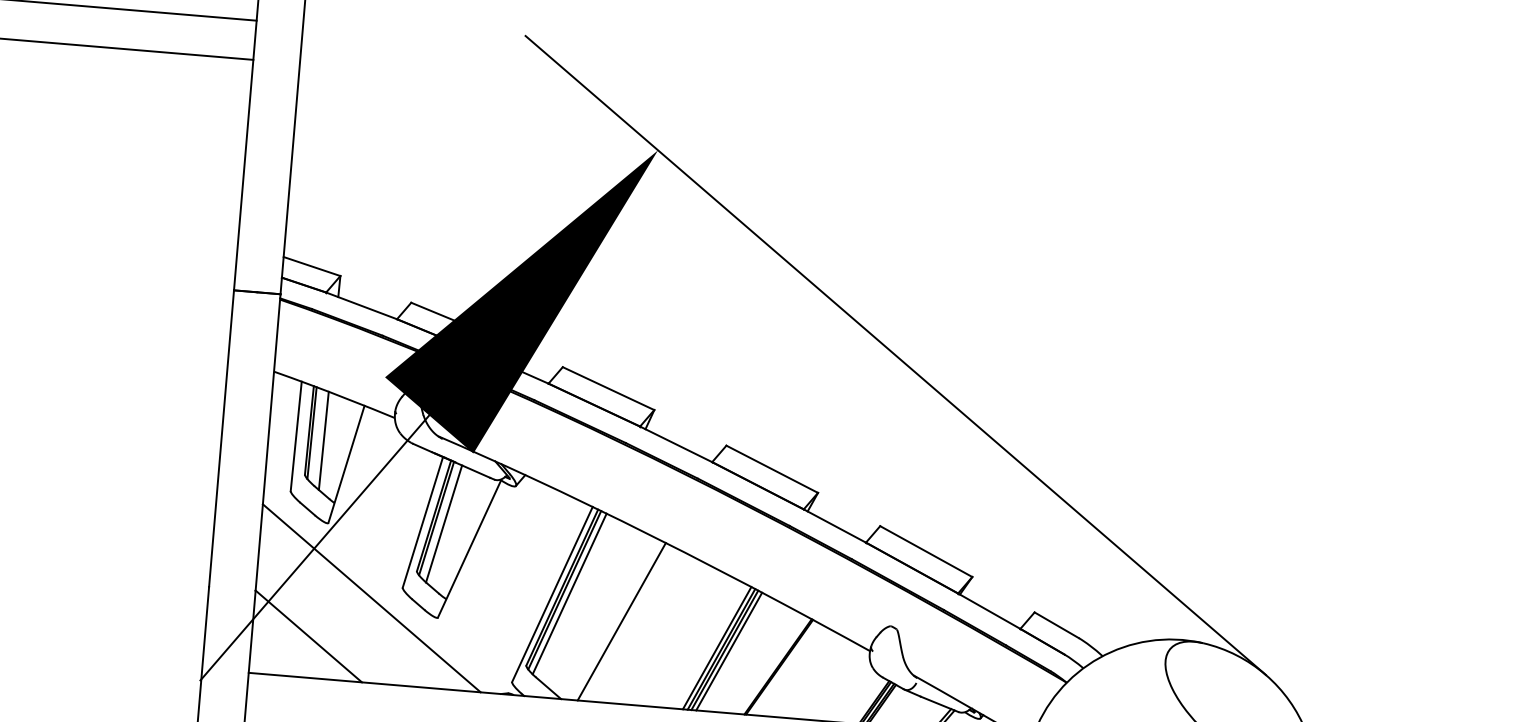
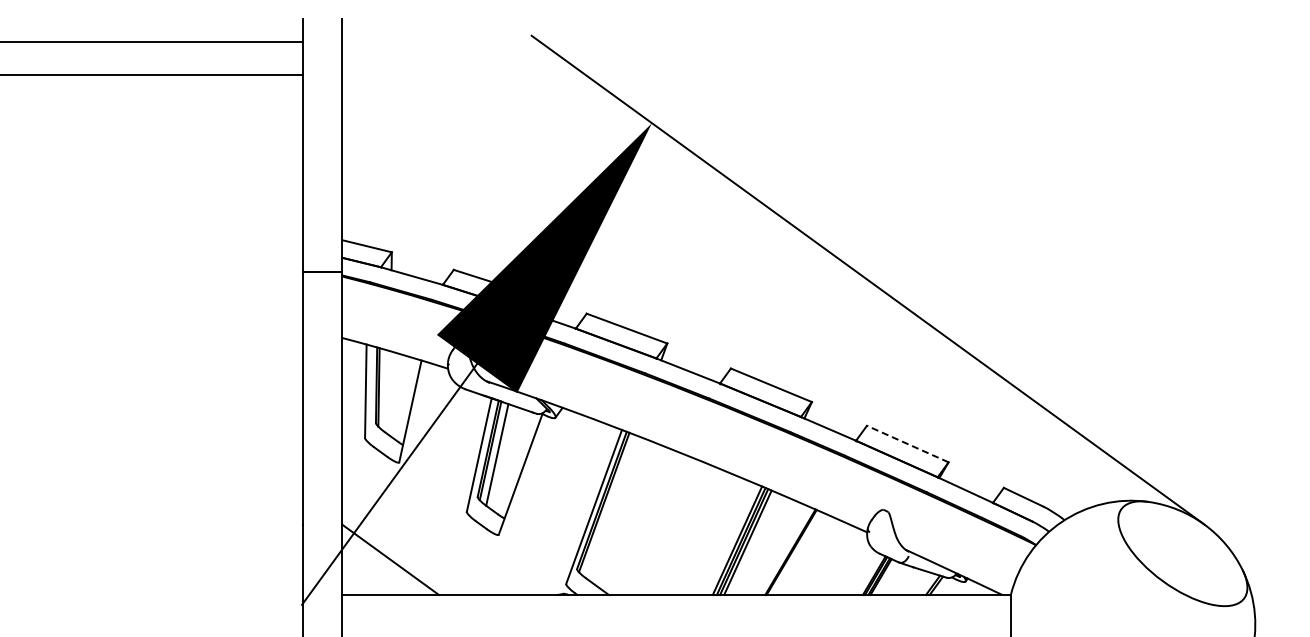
line: (323, 441) -> (389, 393), removed
line: (925, 552) -> (907, 444), solid -> dashed
line: (569, 594) -> (608, 505), removed
line: (372, 597) -> (441, 522), removed
line: (621, 620) -> (654, 524), removed

